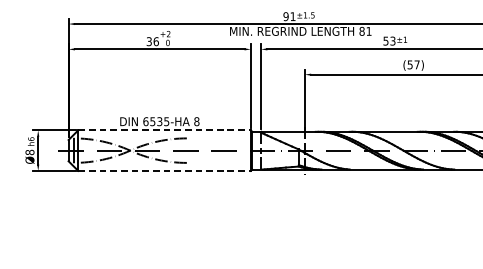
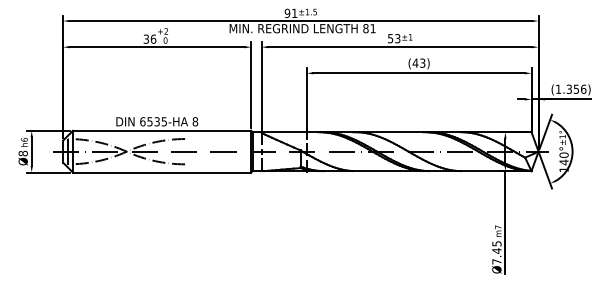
text: (413, 64) -> (418, 62), (57) -> (43)
line: (164, 130) -> (162, 130), dashed -> solid
line: (164, 170) -> (162, 172), dashed -> solid

